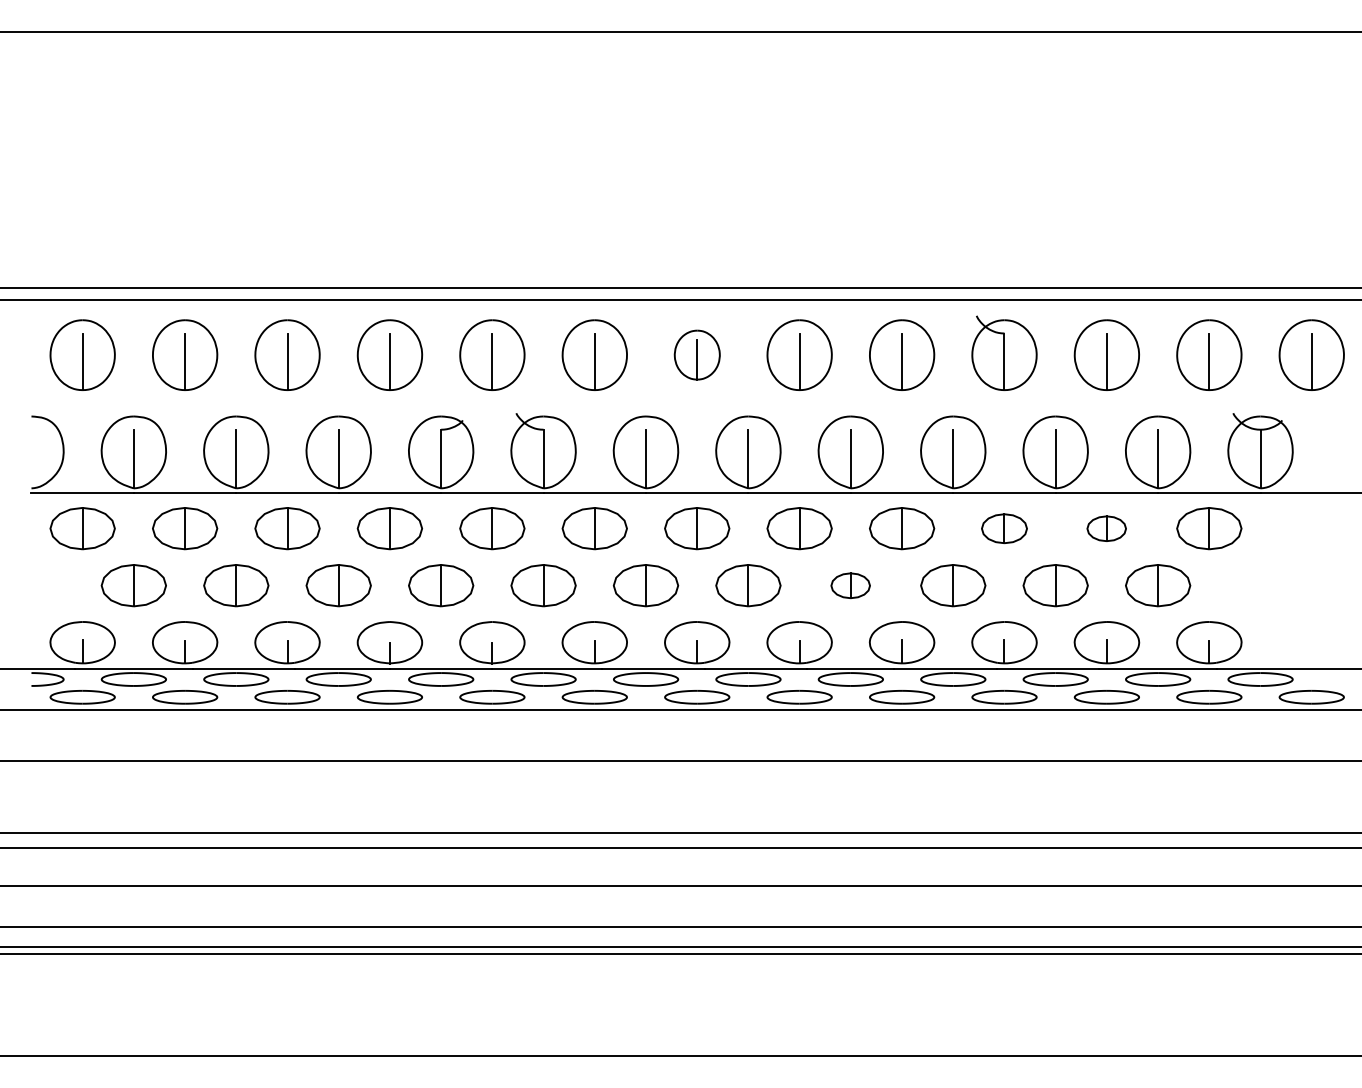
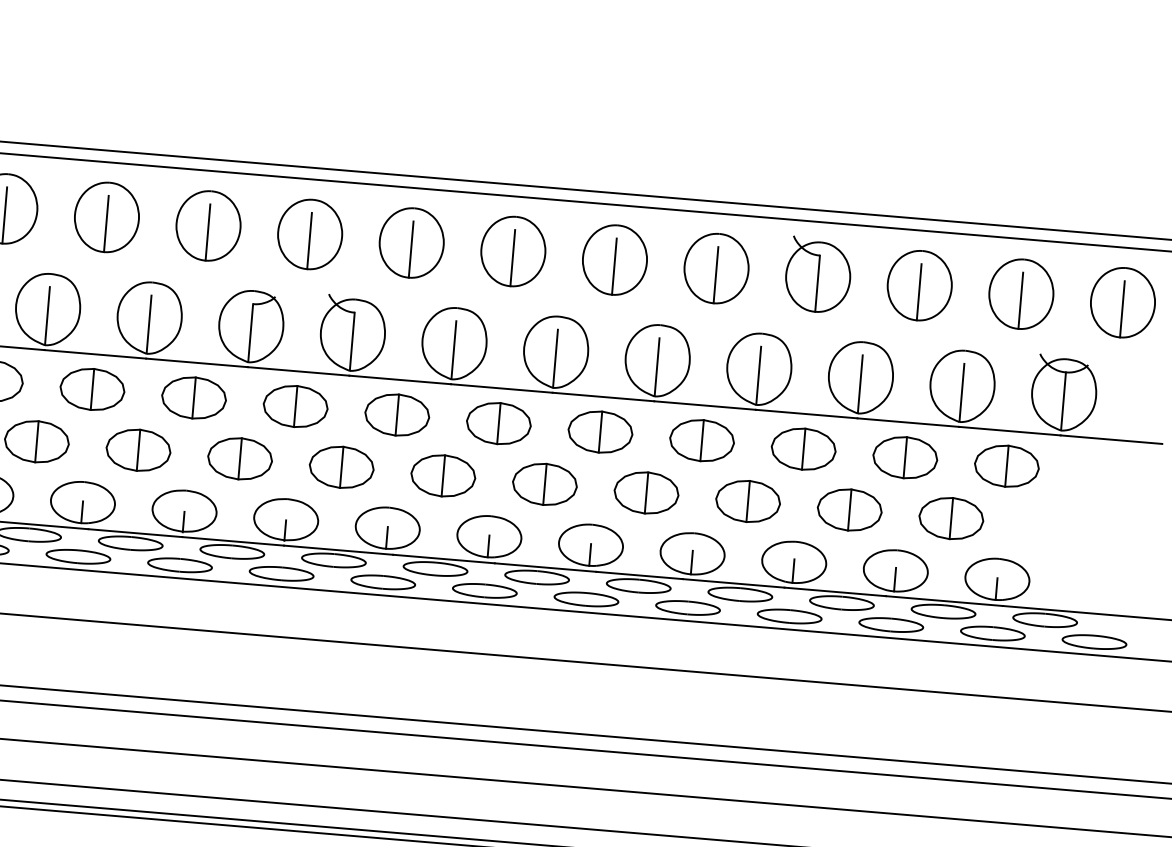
part: (697, 354) -> (513, 250), size x1.43
part: (1004, 528) -> (803, 449), size x1.43
part: (1106, 528) -> (904, 457), size x1.67
part: (850, 585) -> (646, 492), size x1.67

